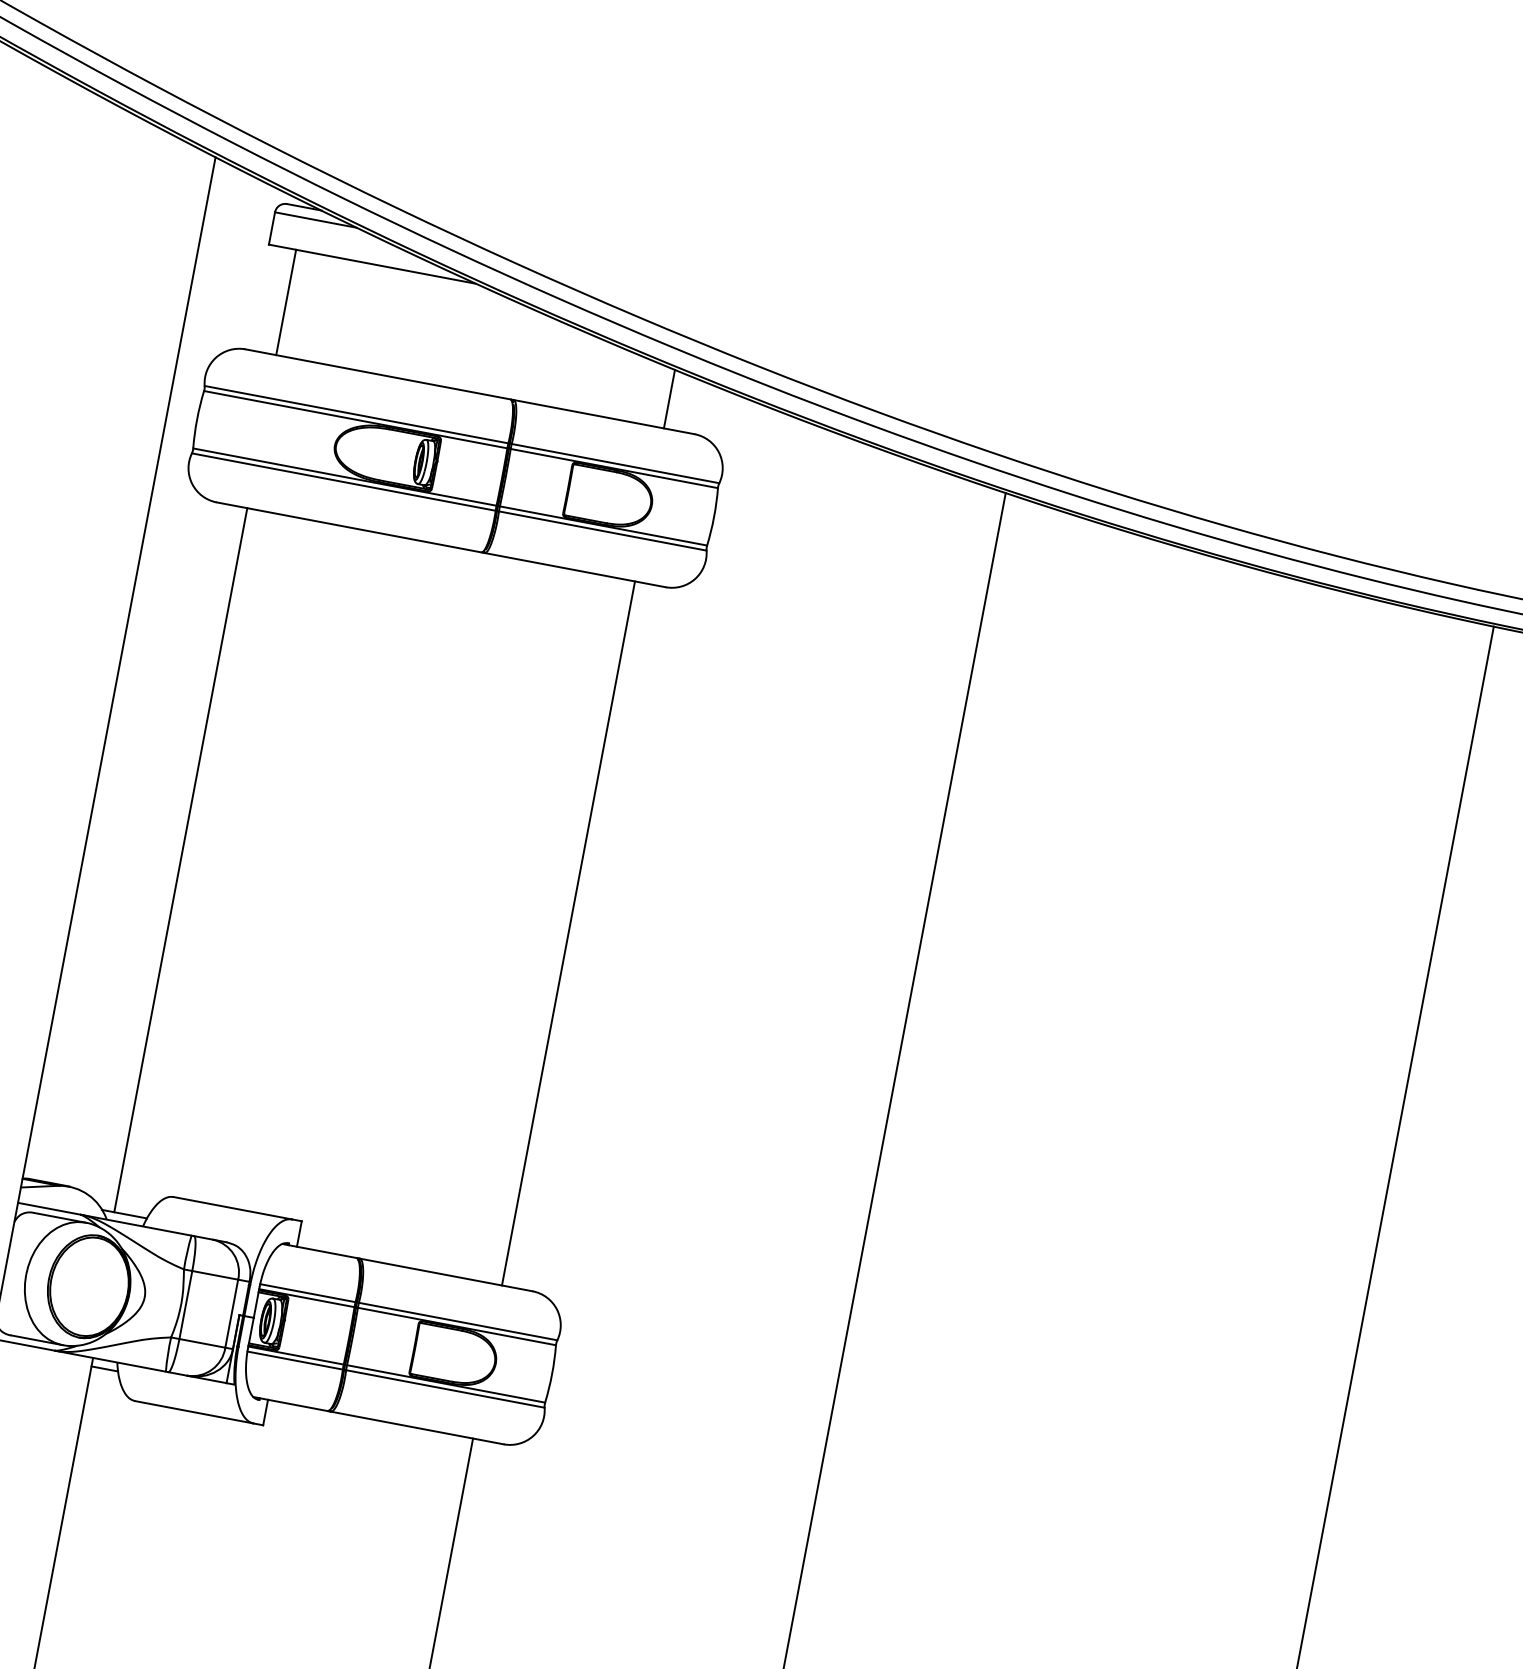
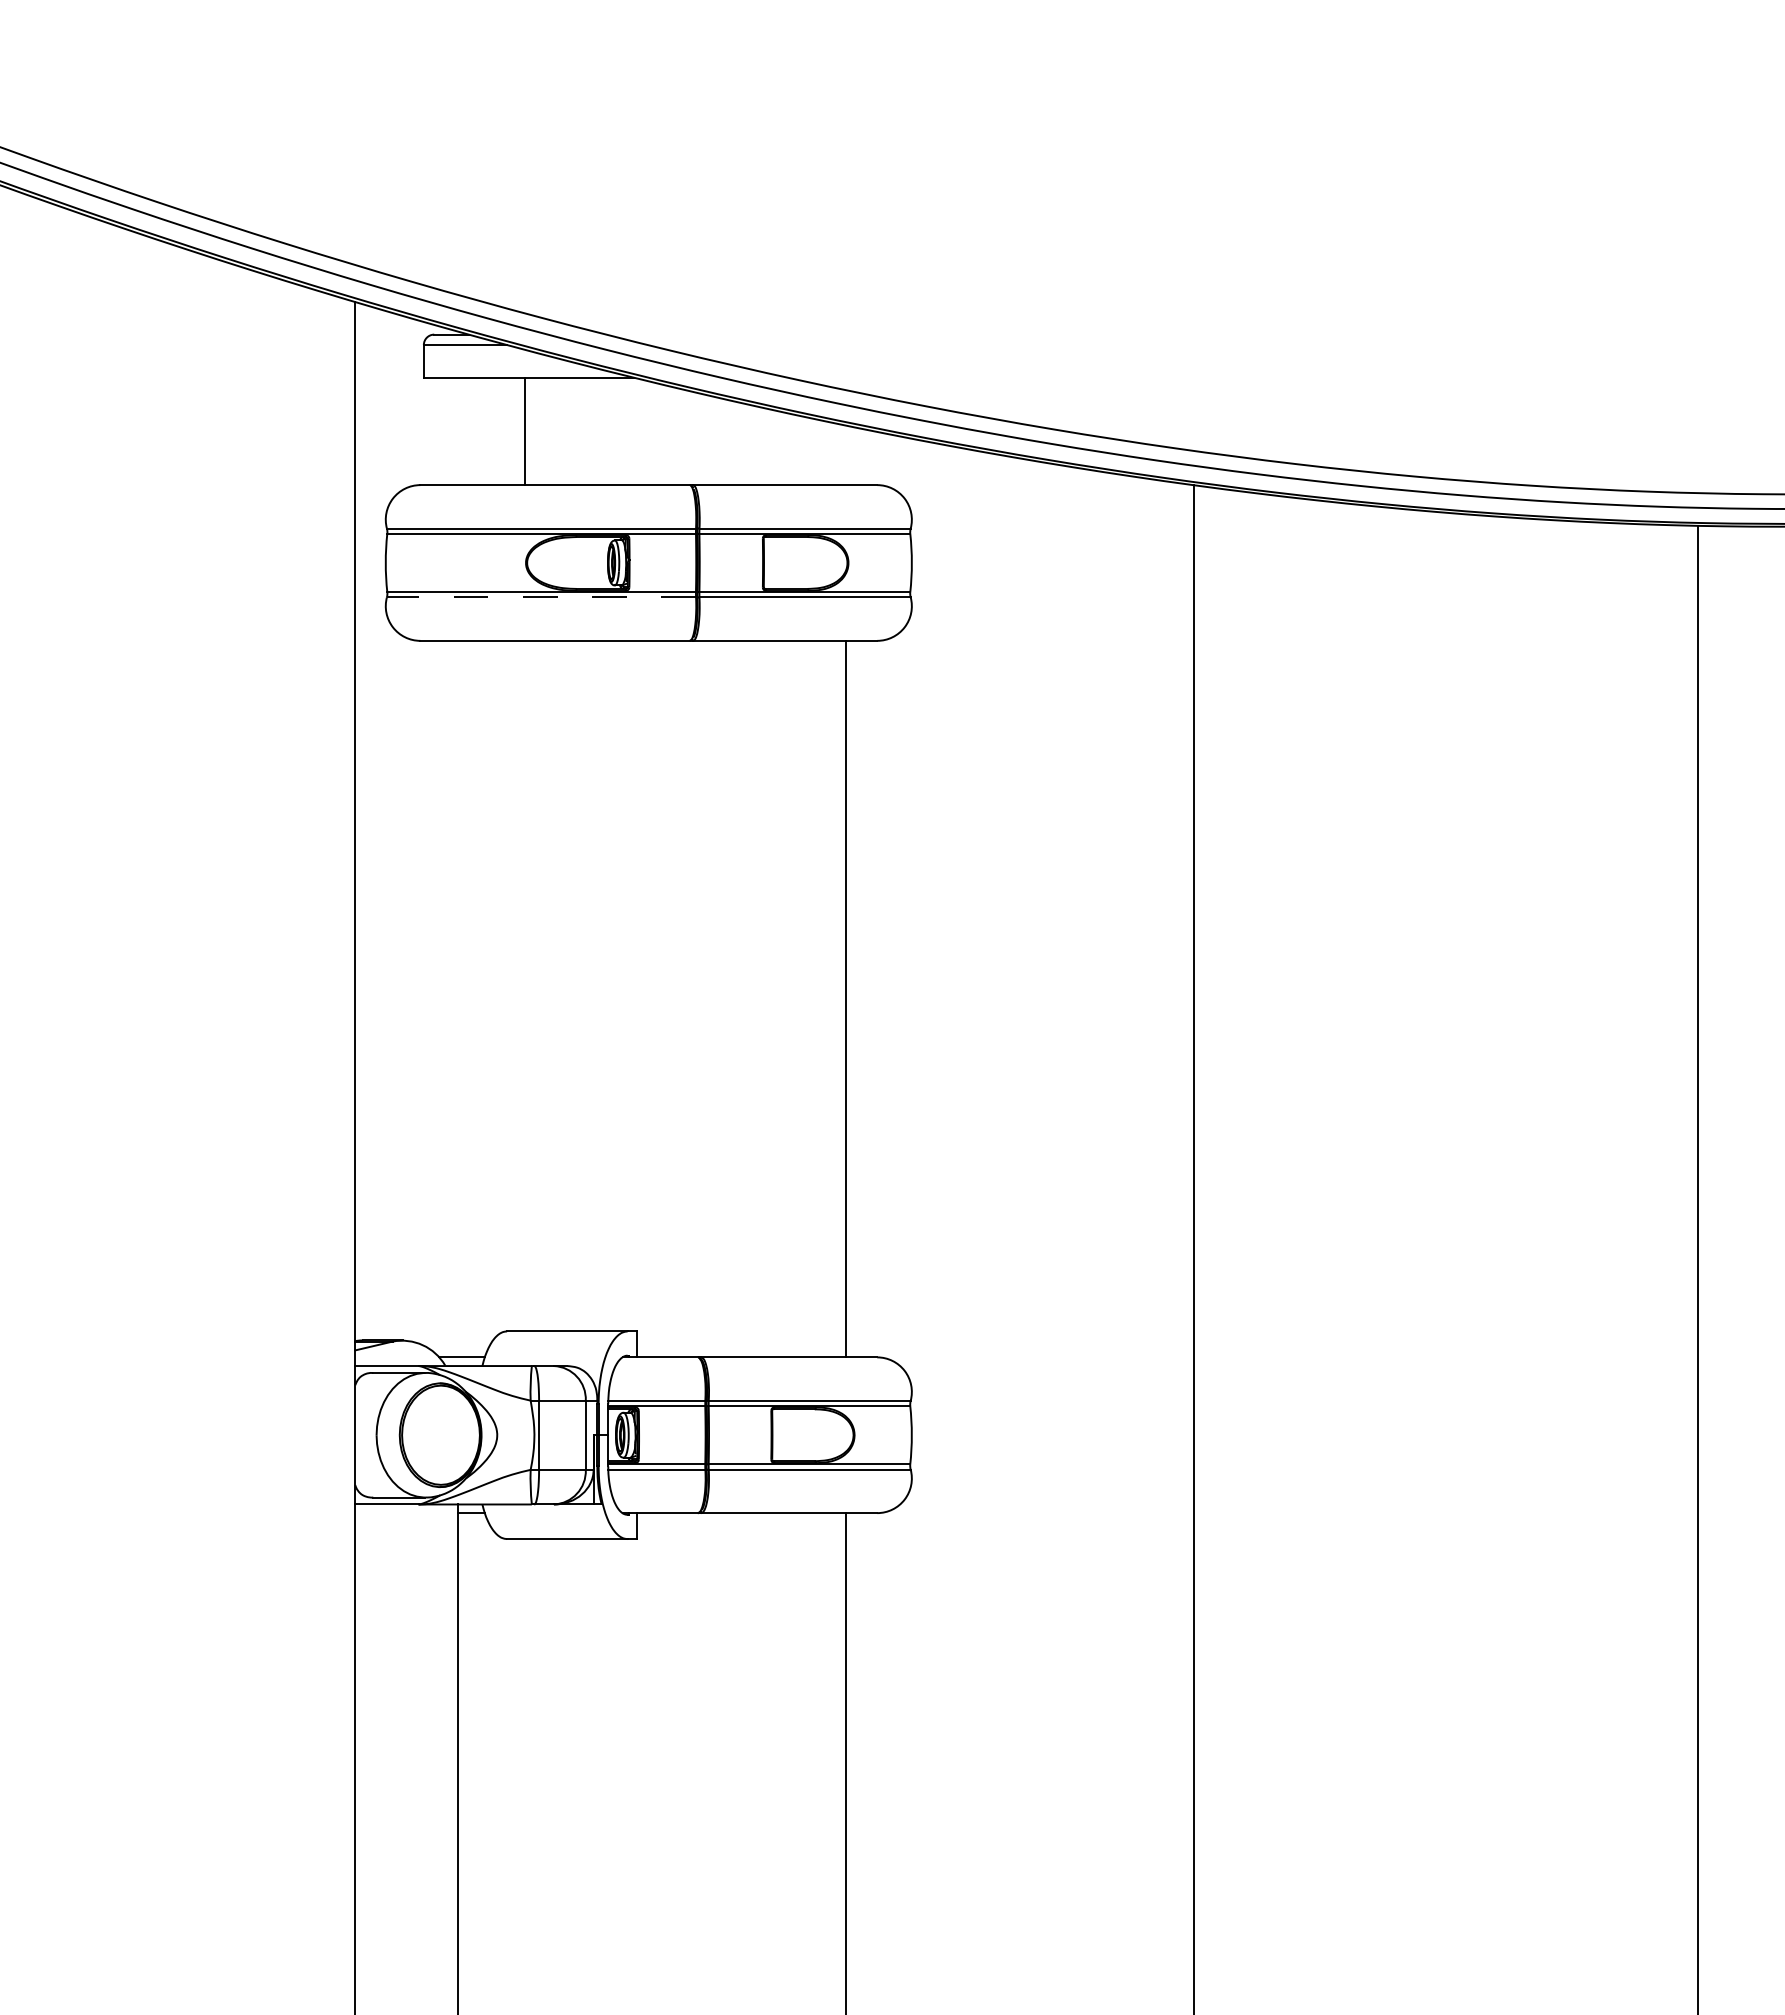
line: (286, 302) -> (524, 431), moved
line: (669, 399) -> (846, 455), removed
line: (343, 482) -> (541, 597), solid -> dashed
line: (180, 859) -> (451, 998), removed

